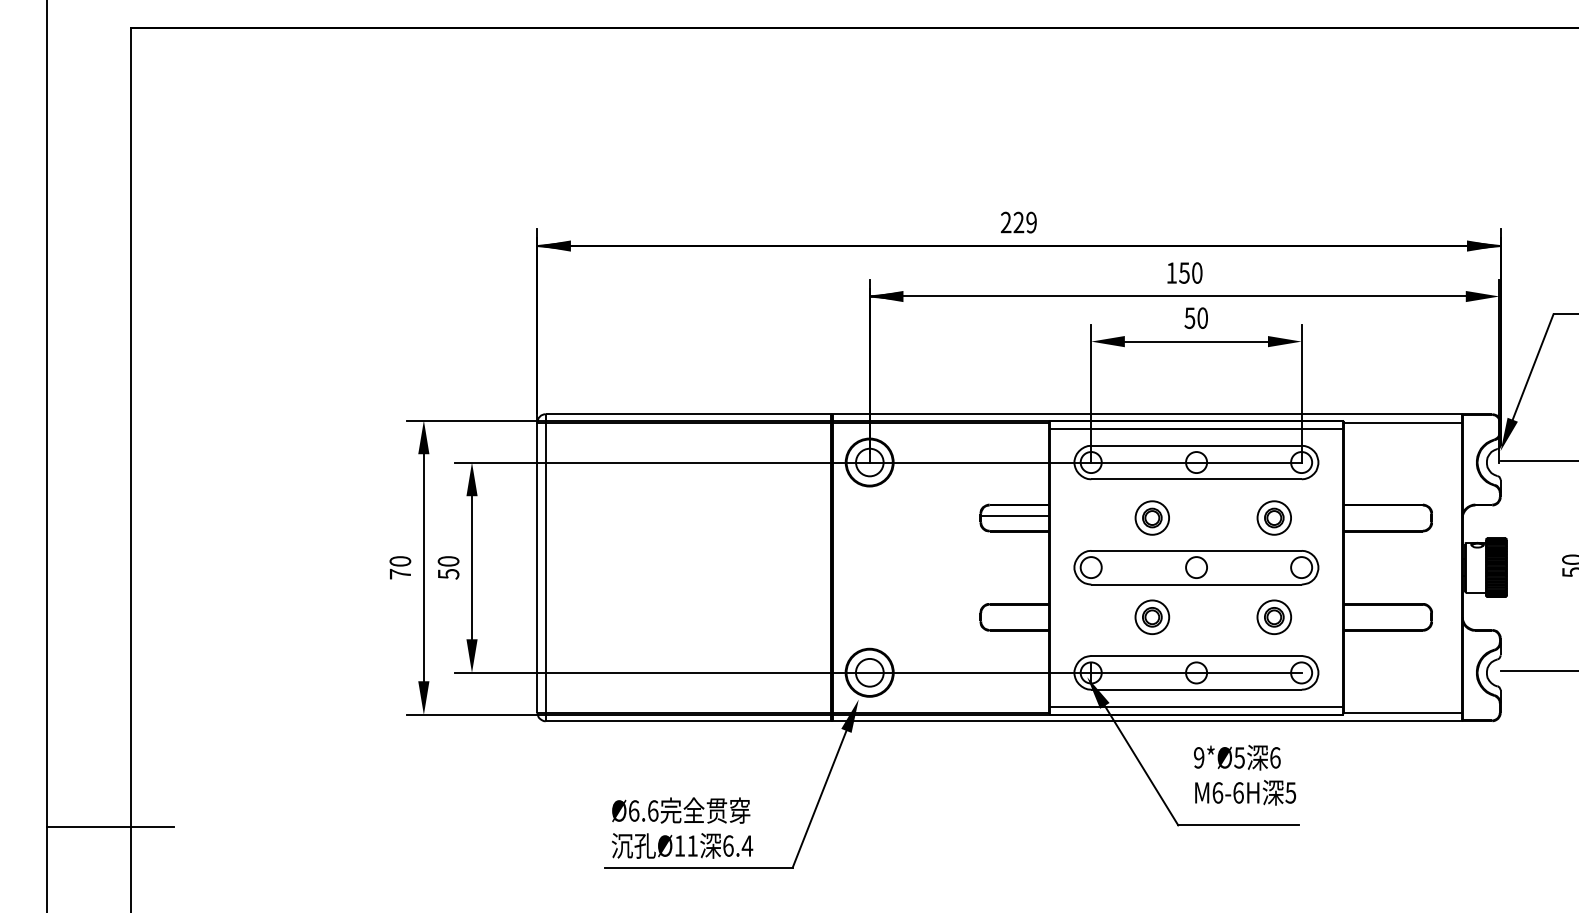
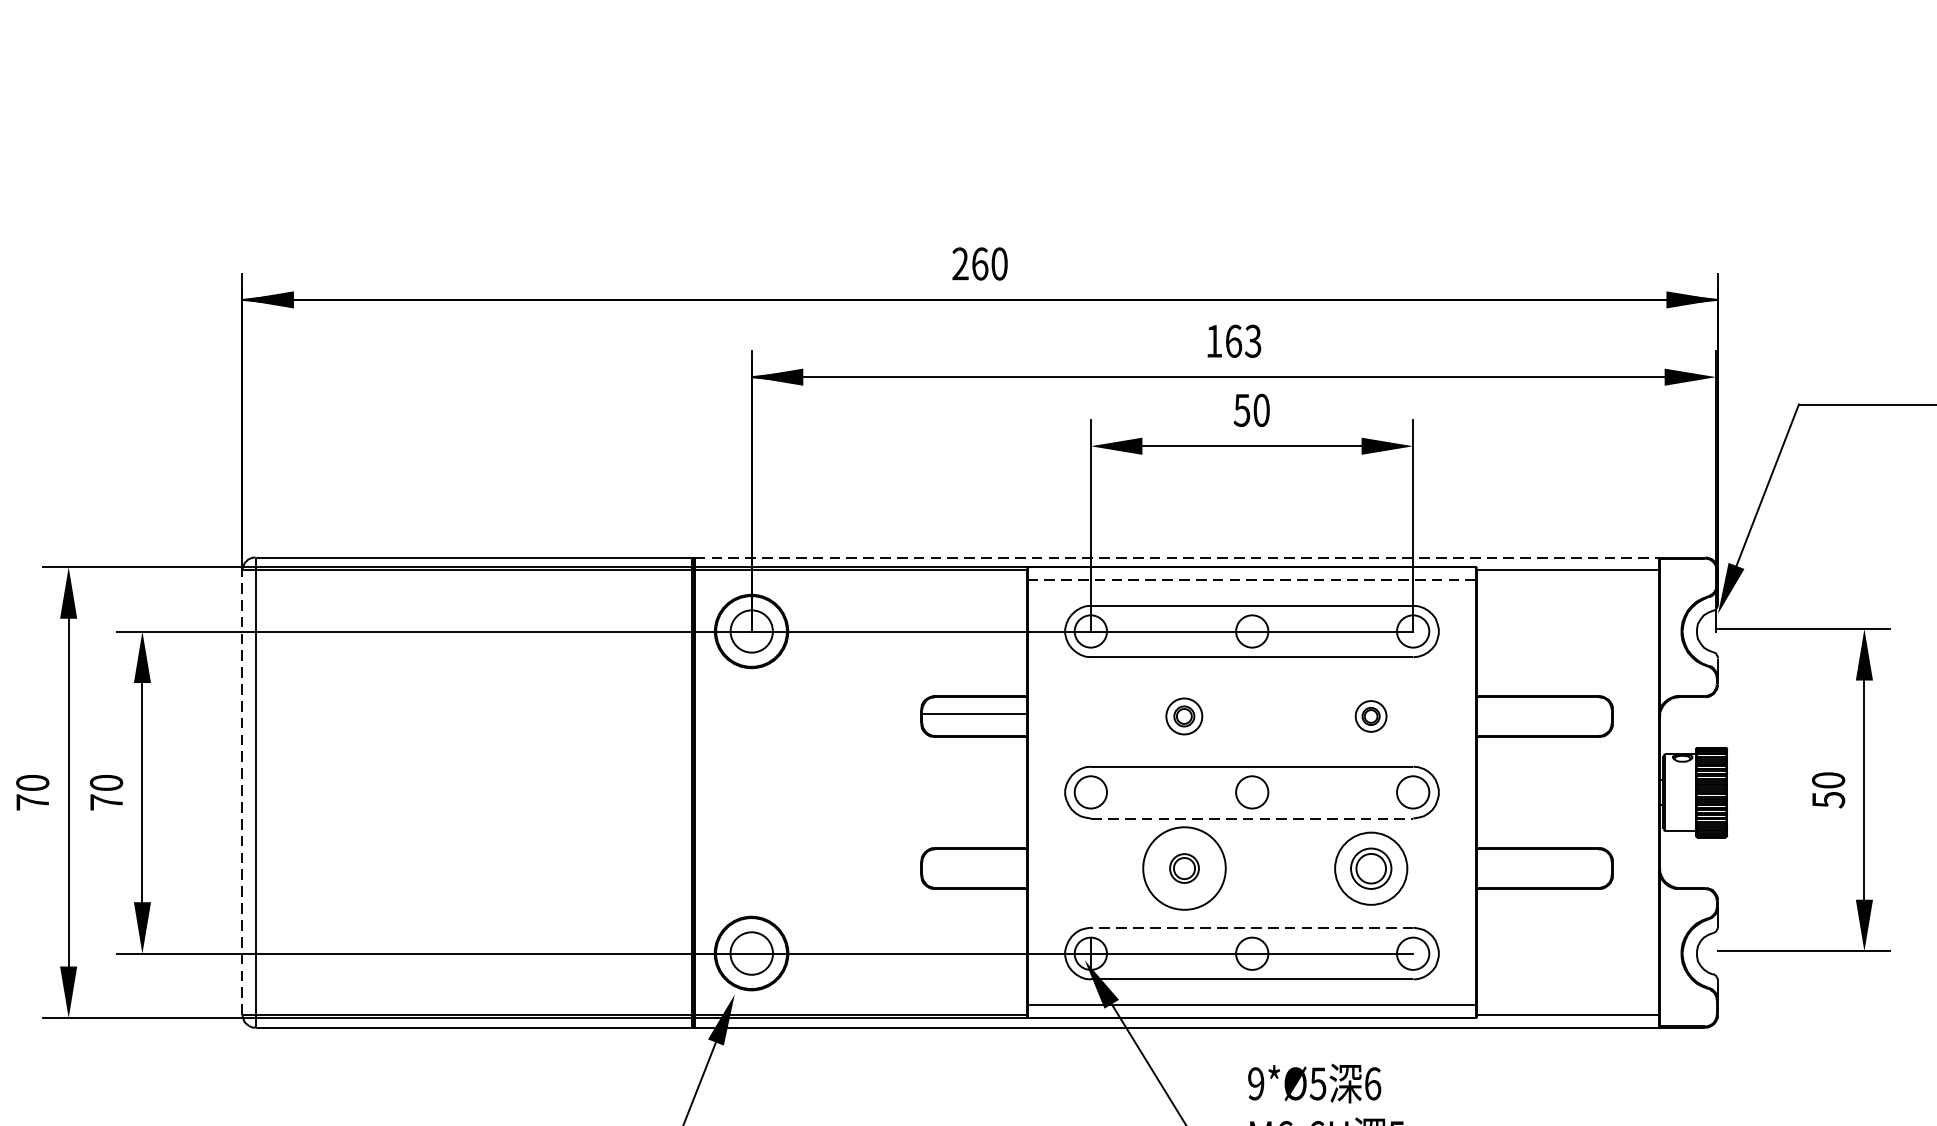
text: (1024, 222) -> (988, 263), 229 -> 260
text: (1190, 272) -> (1242, 340), 150 -> 163
line: (1147, 414) -> (1177, 557), solid -> dashed
line: (1195, 428) -> (1250, 579), solid -> dashed
part: (1151, 517) -> (1183, 715), size x0.7
part: (1273, 517) -> (1370, 715), size x0.6
line: (537, 567) -> (242, 792), solid -> dashed
text: (448, 573) -> (106, 801), 50 -> 70
line: (1197, 584) -> (1253, 818), solid -> dashed
part: (1274, 616) -> (1371, 867), size x1.4
circle: (1152, 617) -> (1184, 868), size x1.6
line: (1196, 655) -> (1252, 927), solid -> dashed

